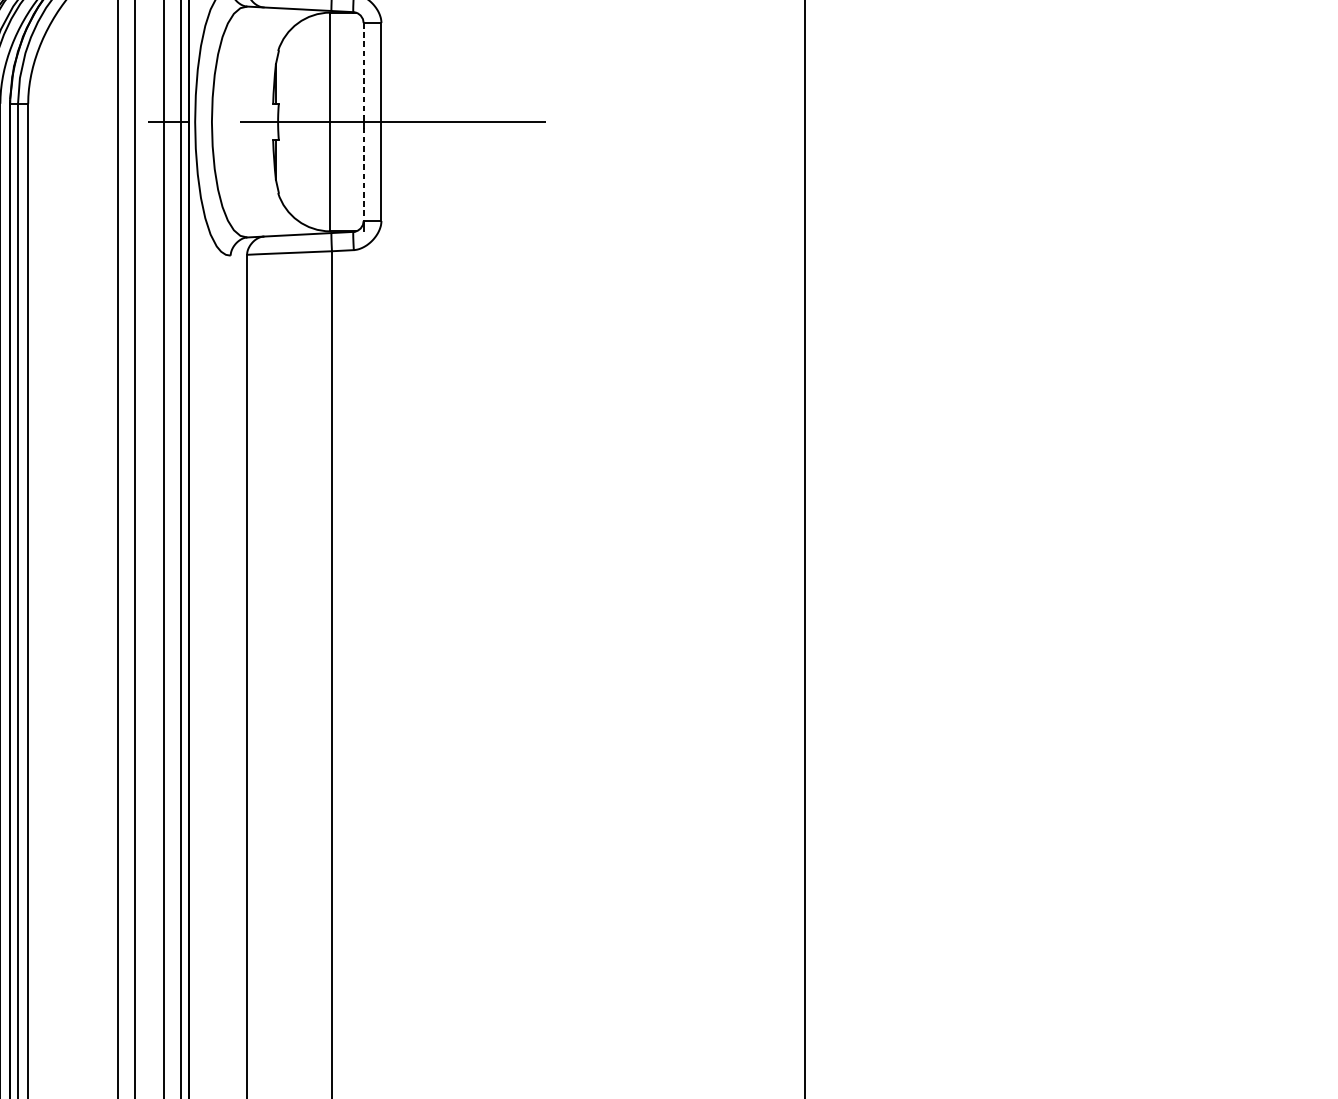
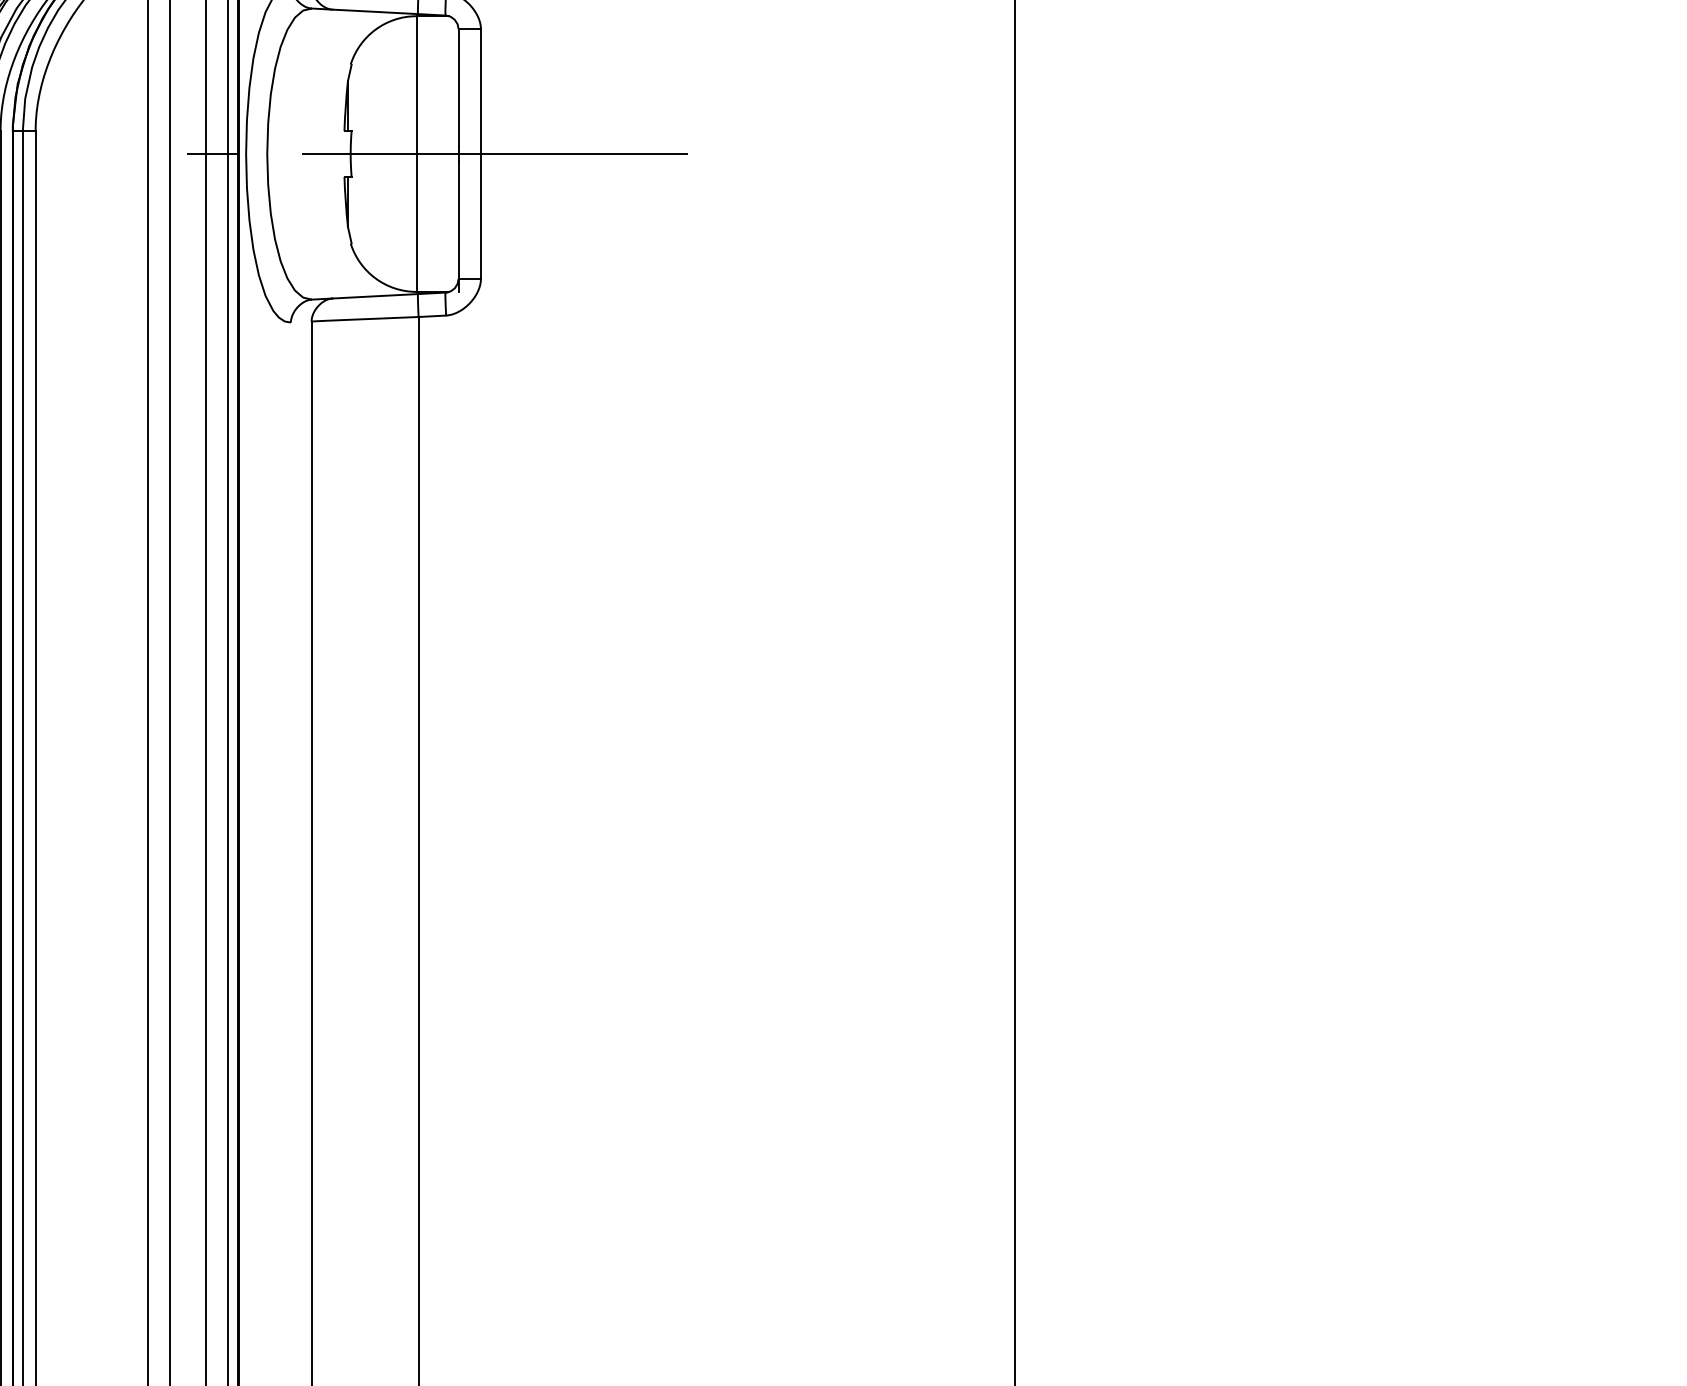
line: (363, 70) -> (458, 88), dashed -> solid
line: (363, 174) -> (458, 220), dashed -> solid

